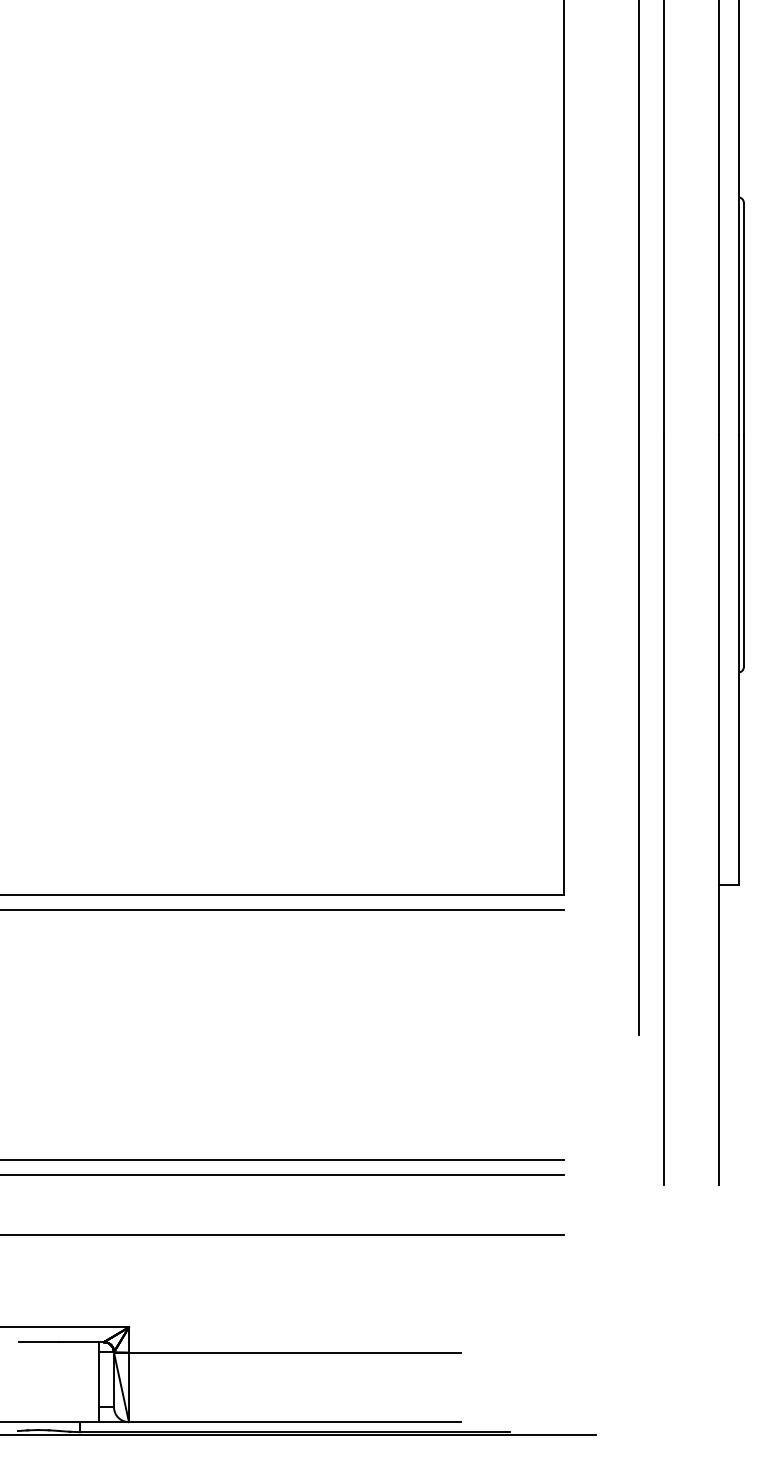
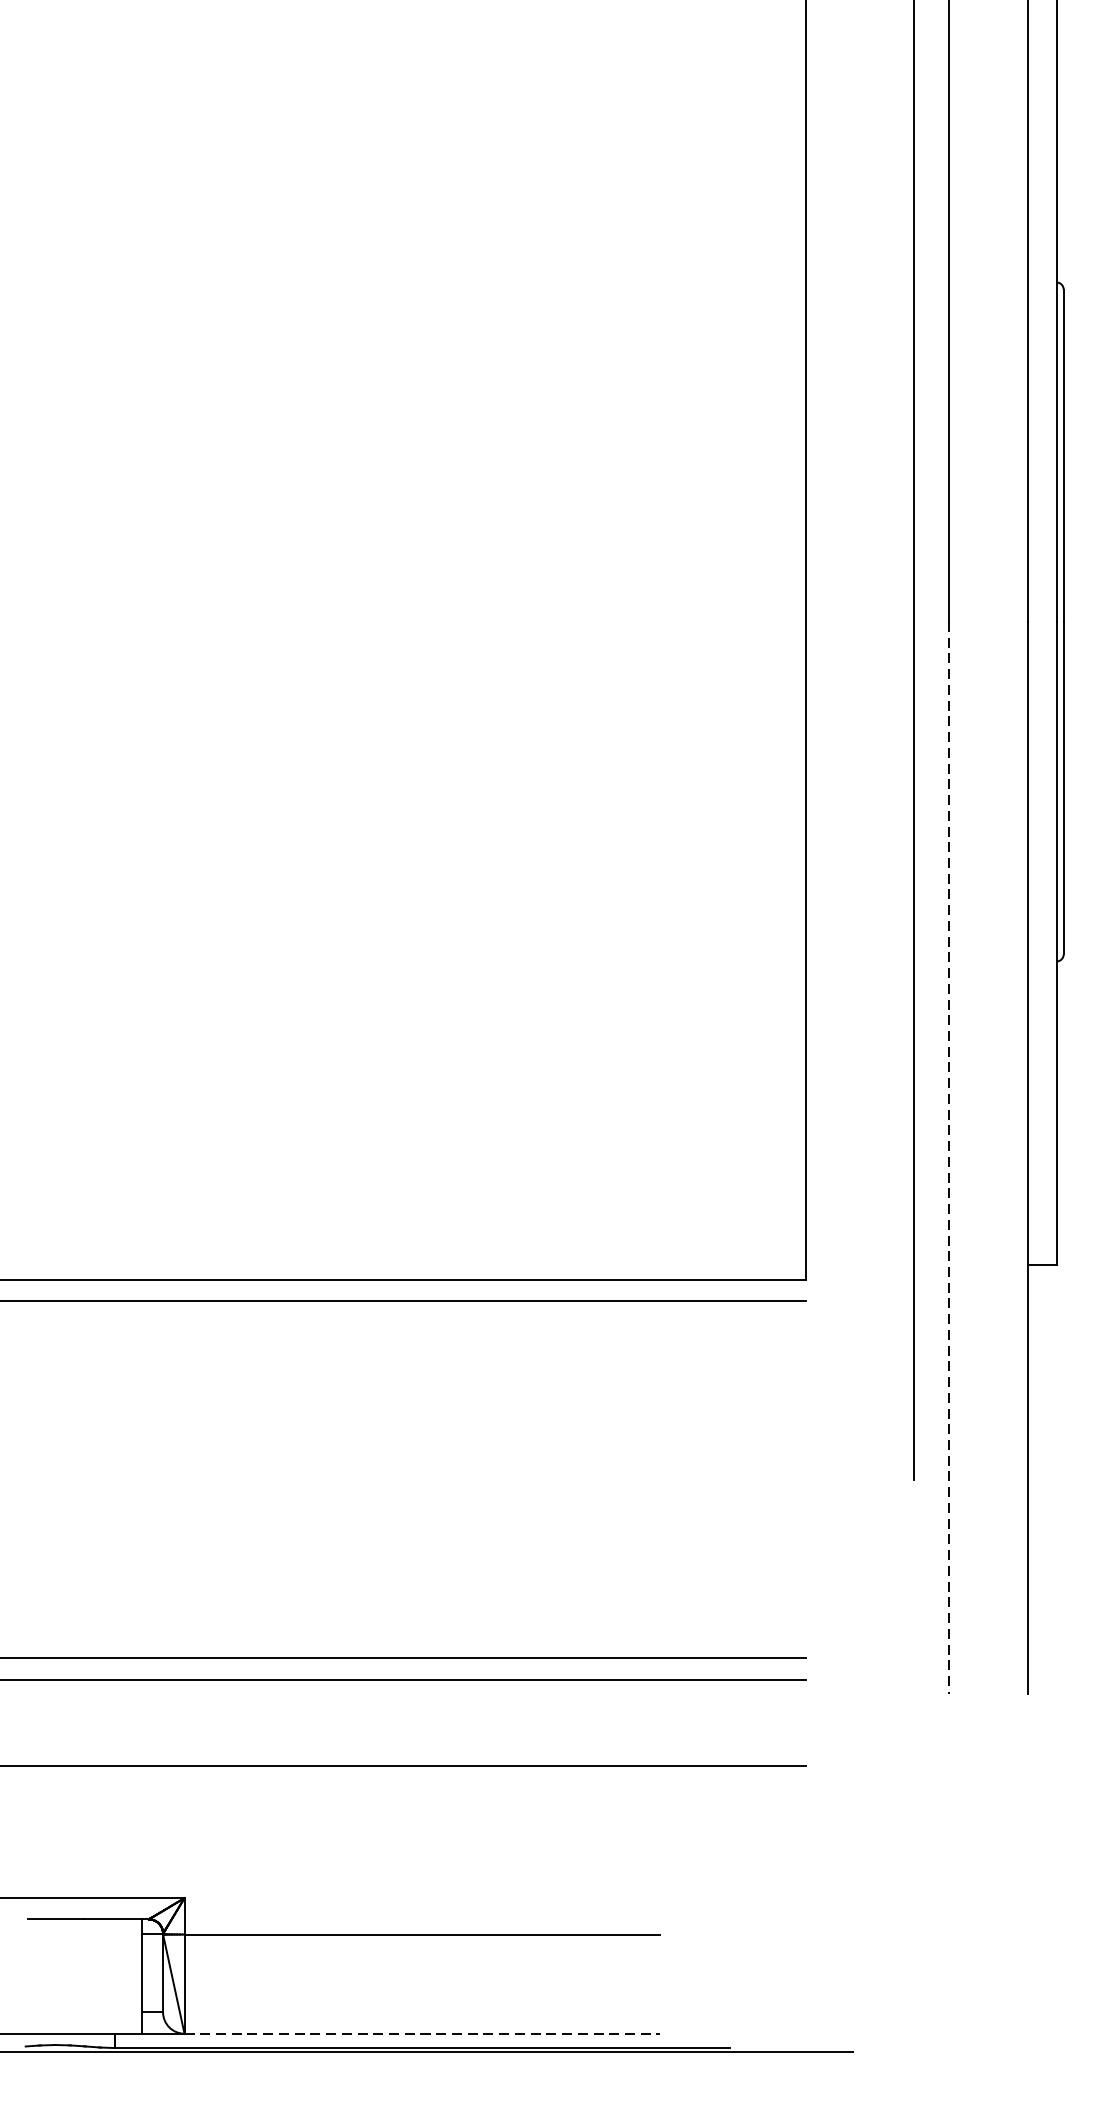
line: (663, 809) -> (948, 1157), solid -> dashed
line: (295, 1422) -> (422, 2034), solid -> dashed

